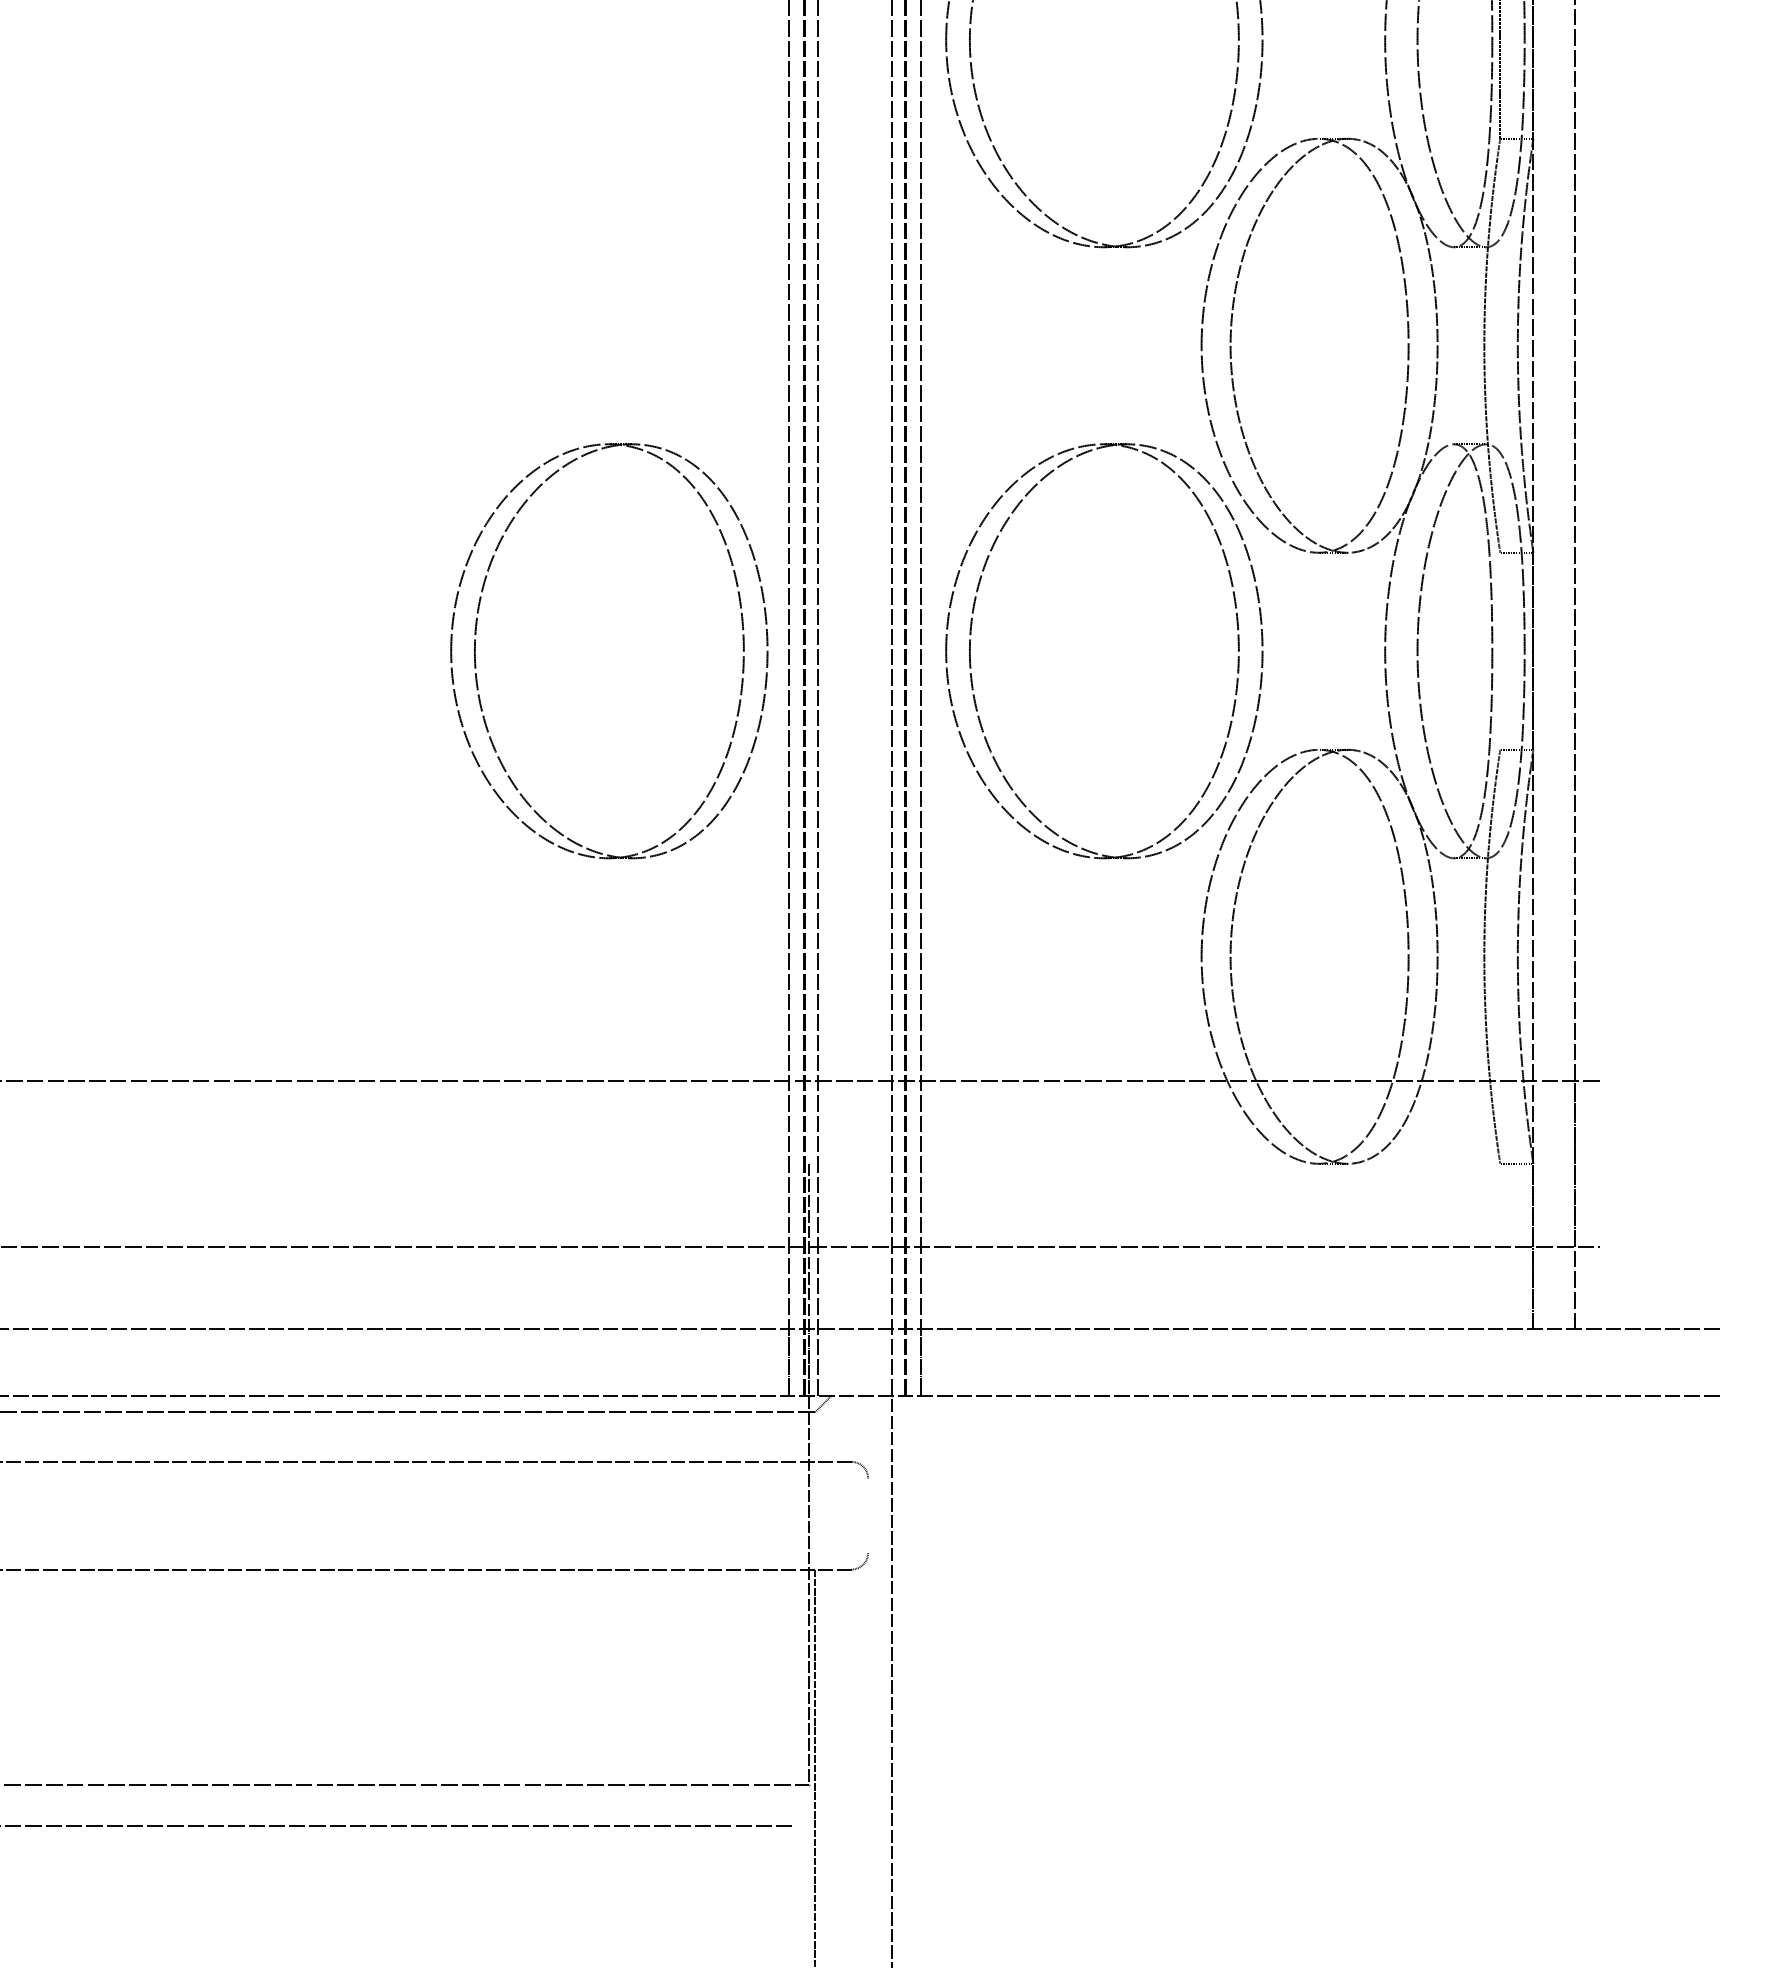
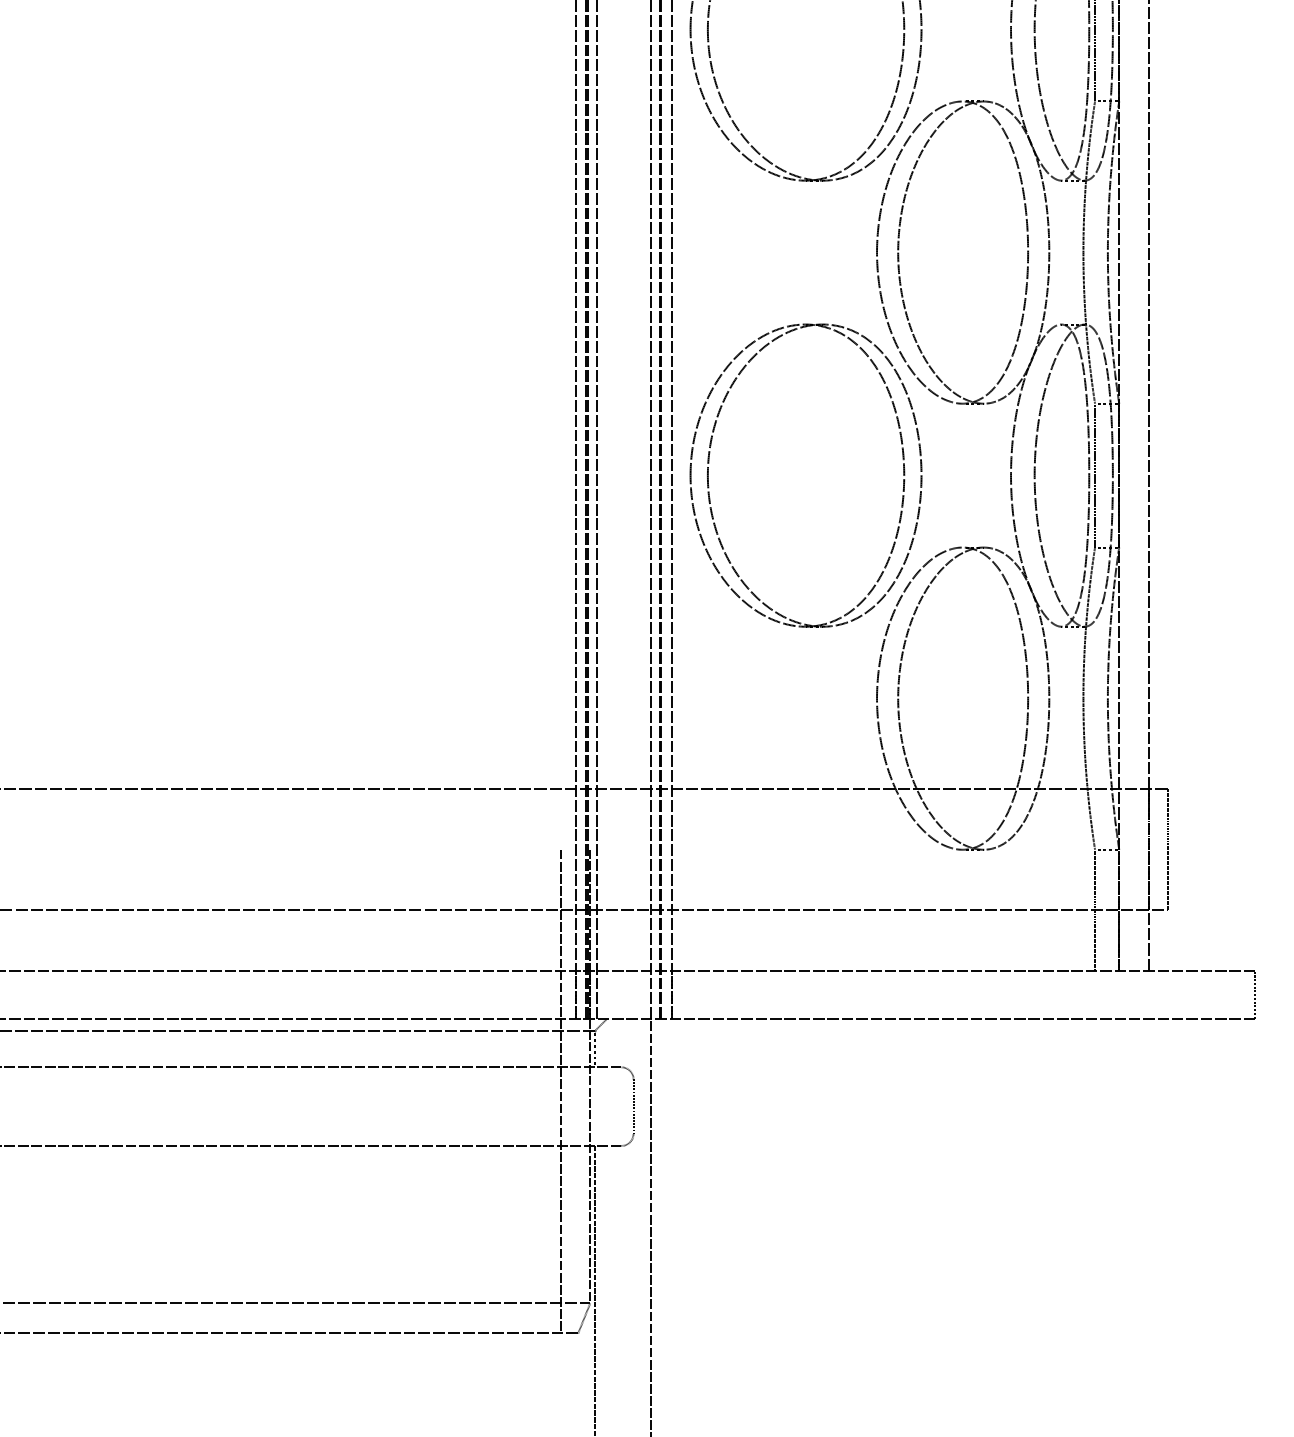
part: (742, 645) -> (541, 471), removed
line: (1500, 650) -> (1095, 475), added
line: (1599, 1163) -> (1167, 849), added
line: (1500, 1246) -> (1095, 910), added
line: (1719, 1362) -> (1255, 994), added
line: (815, 1436) -> (595, 1048), added
line: (768, 1494) -> (560, 1091), added
line: (868, 1515) -> (633, 1106), added
line: (800, 1805) -> (584, 1318), added

